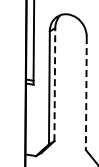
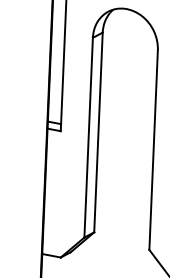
line: (54, 84) -> (97, 132), dashed -> solid
line: (86, 94) -> (153, 151), dashed -> solid

